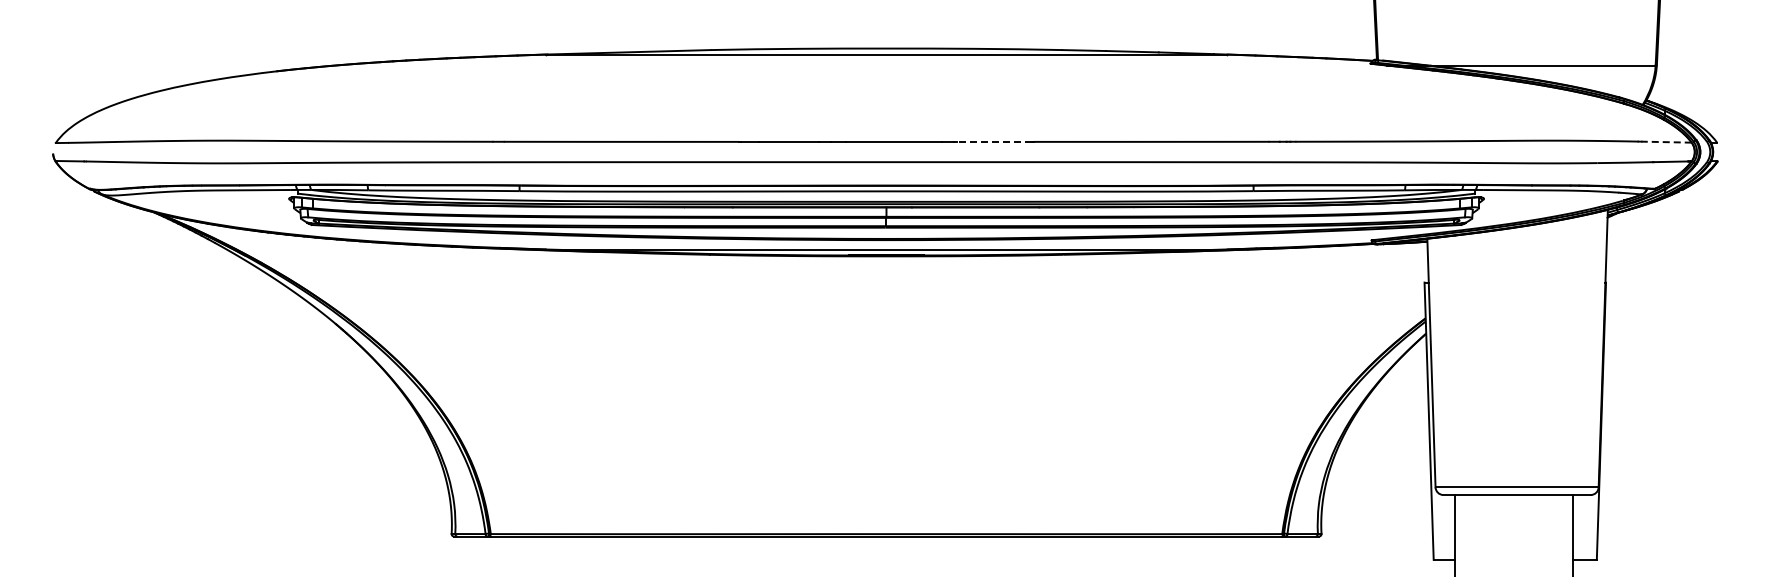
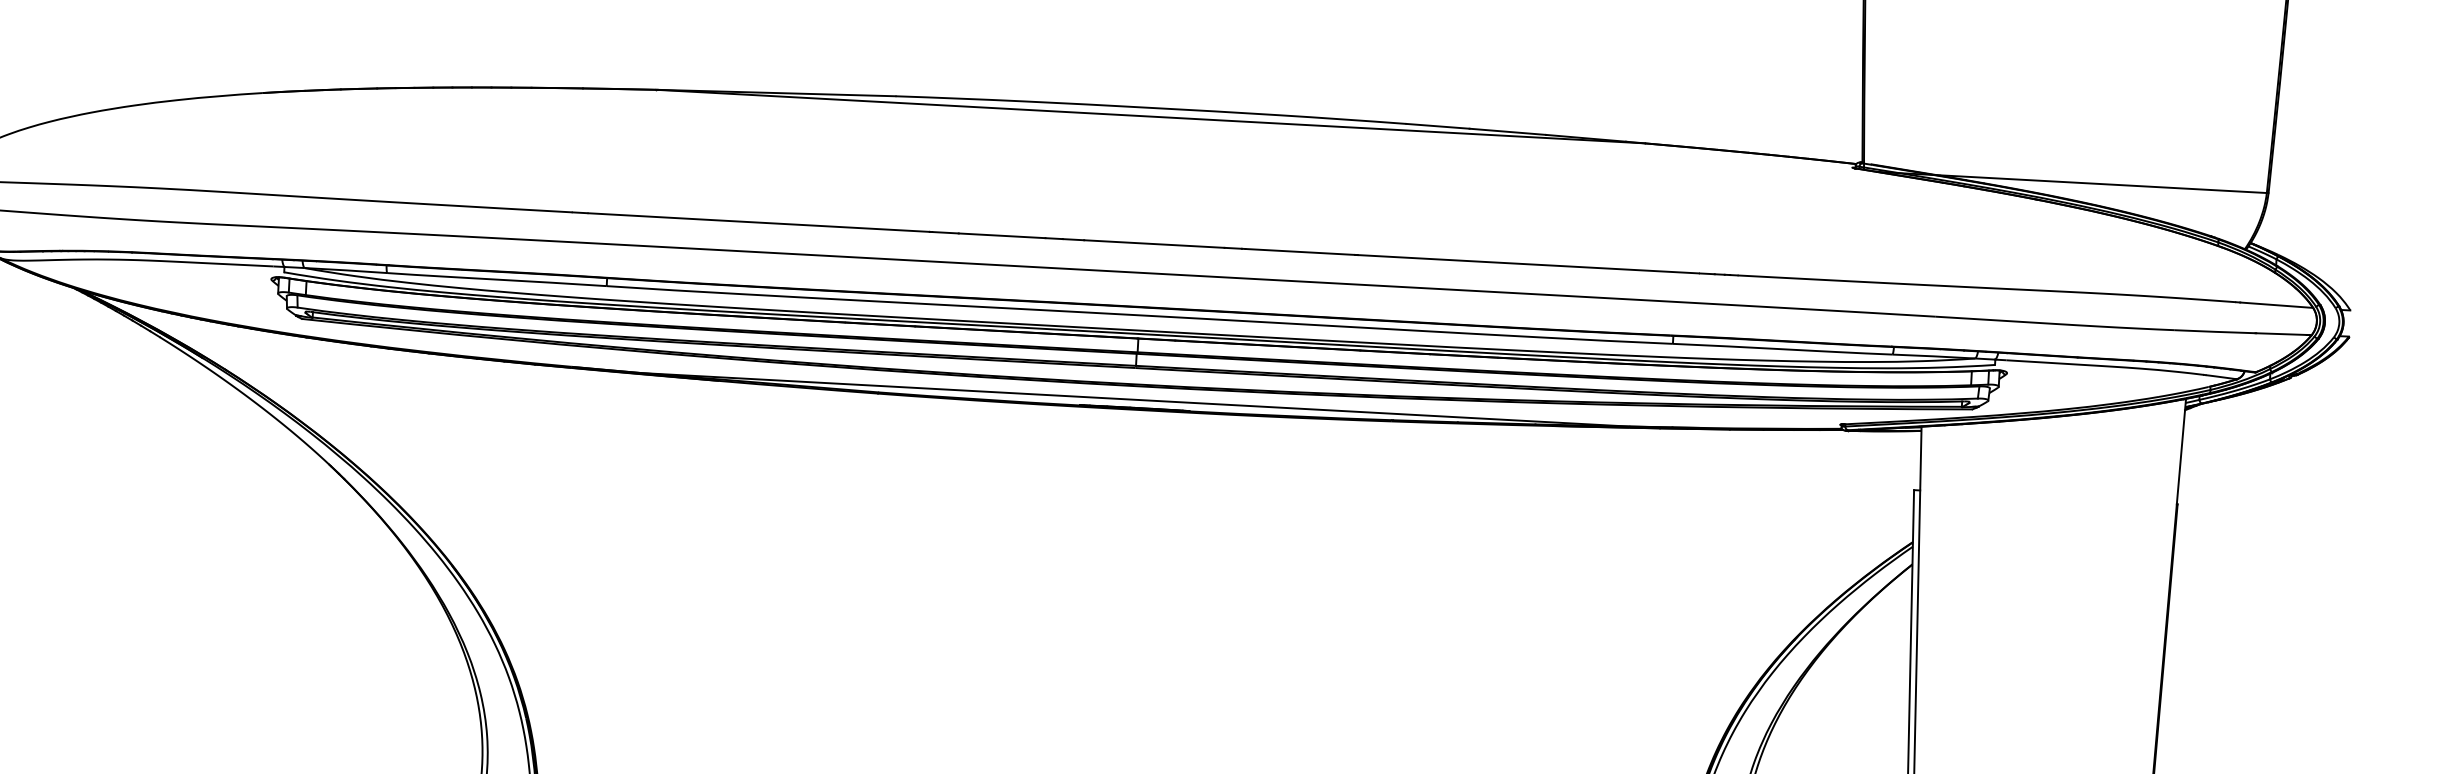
line: (994, 141) -> (1300, 251), dashed -> solid
line: (1666, 142) -> (2276, 305), dashed -> solid

